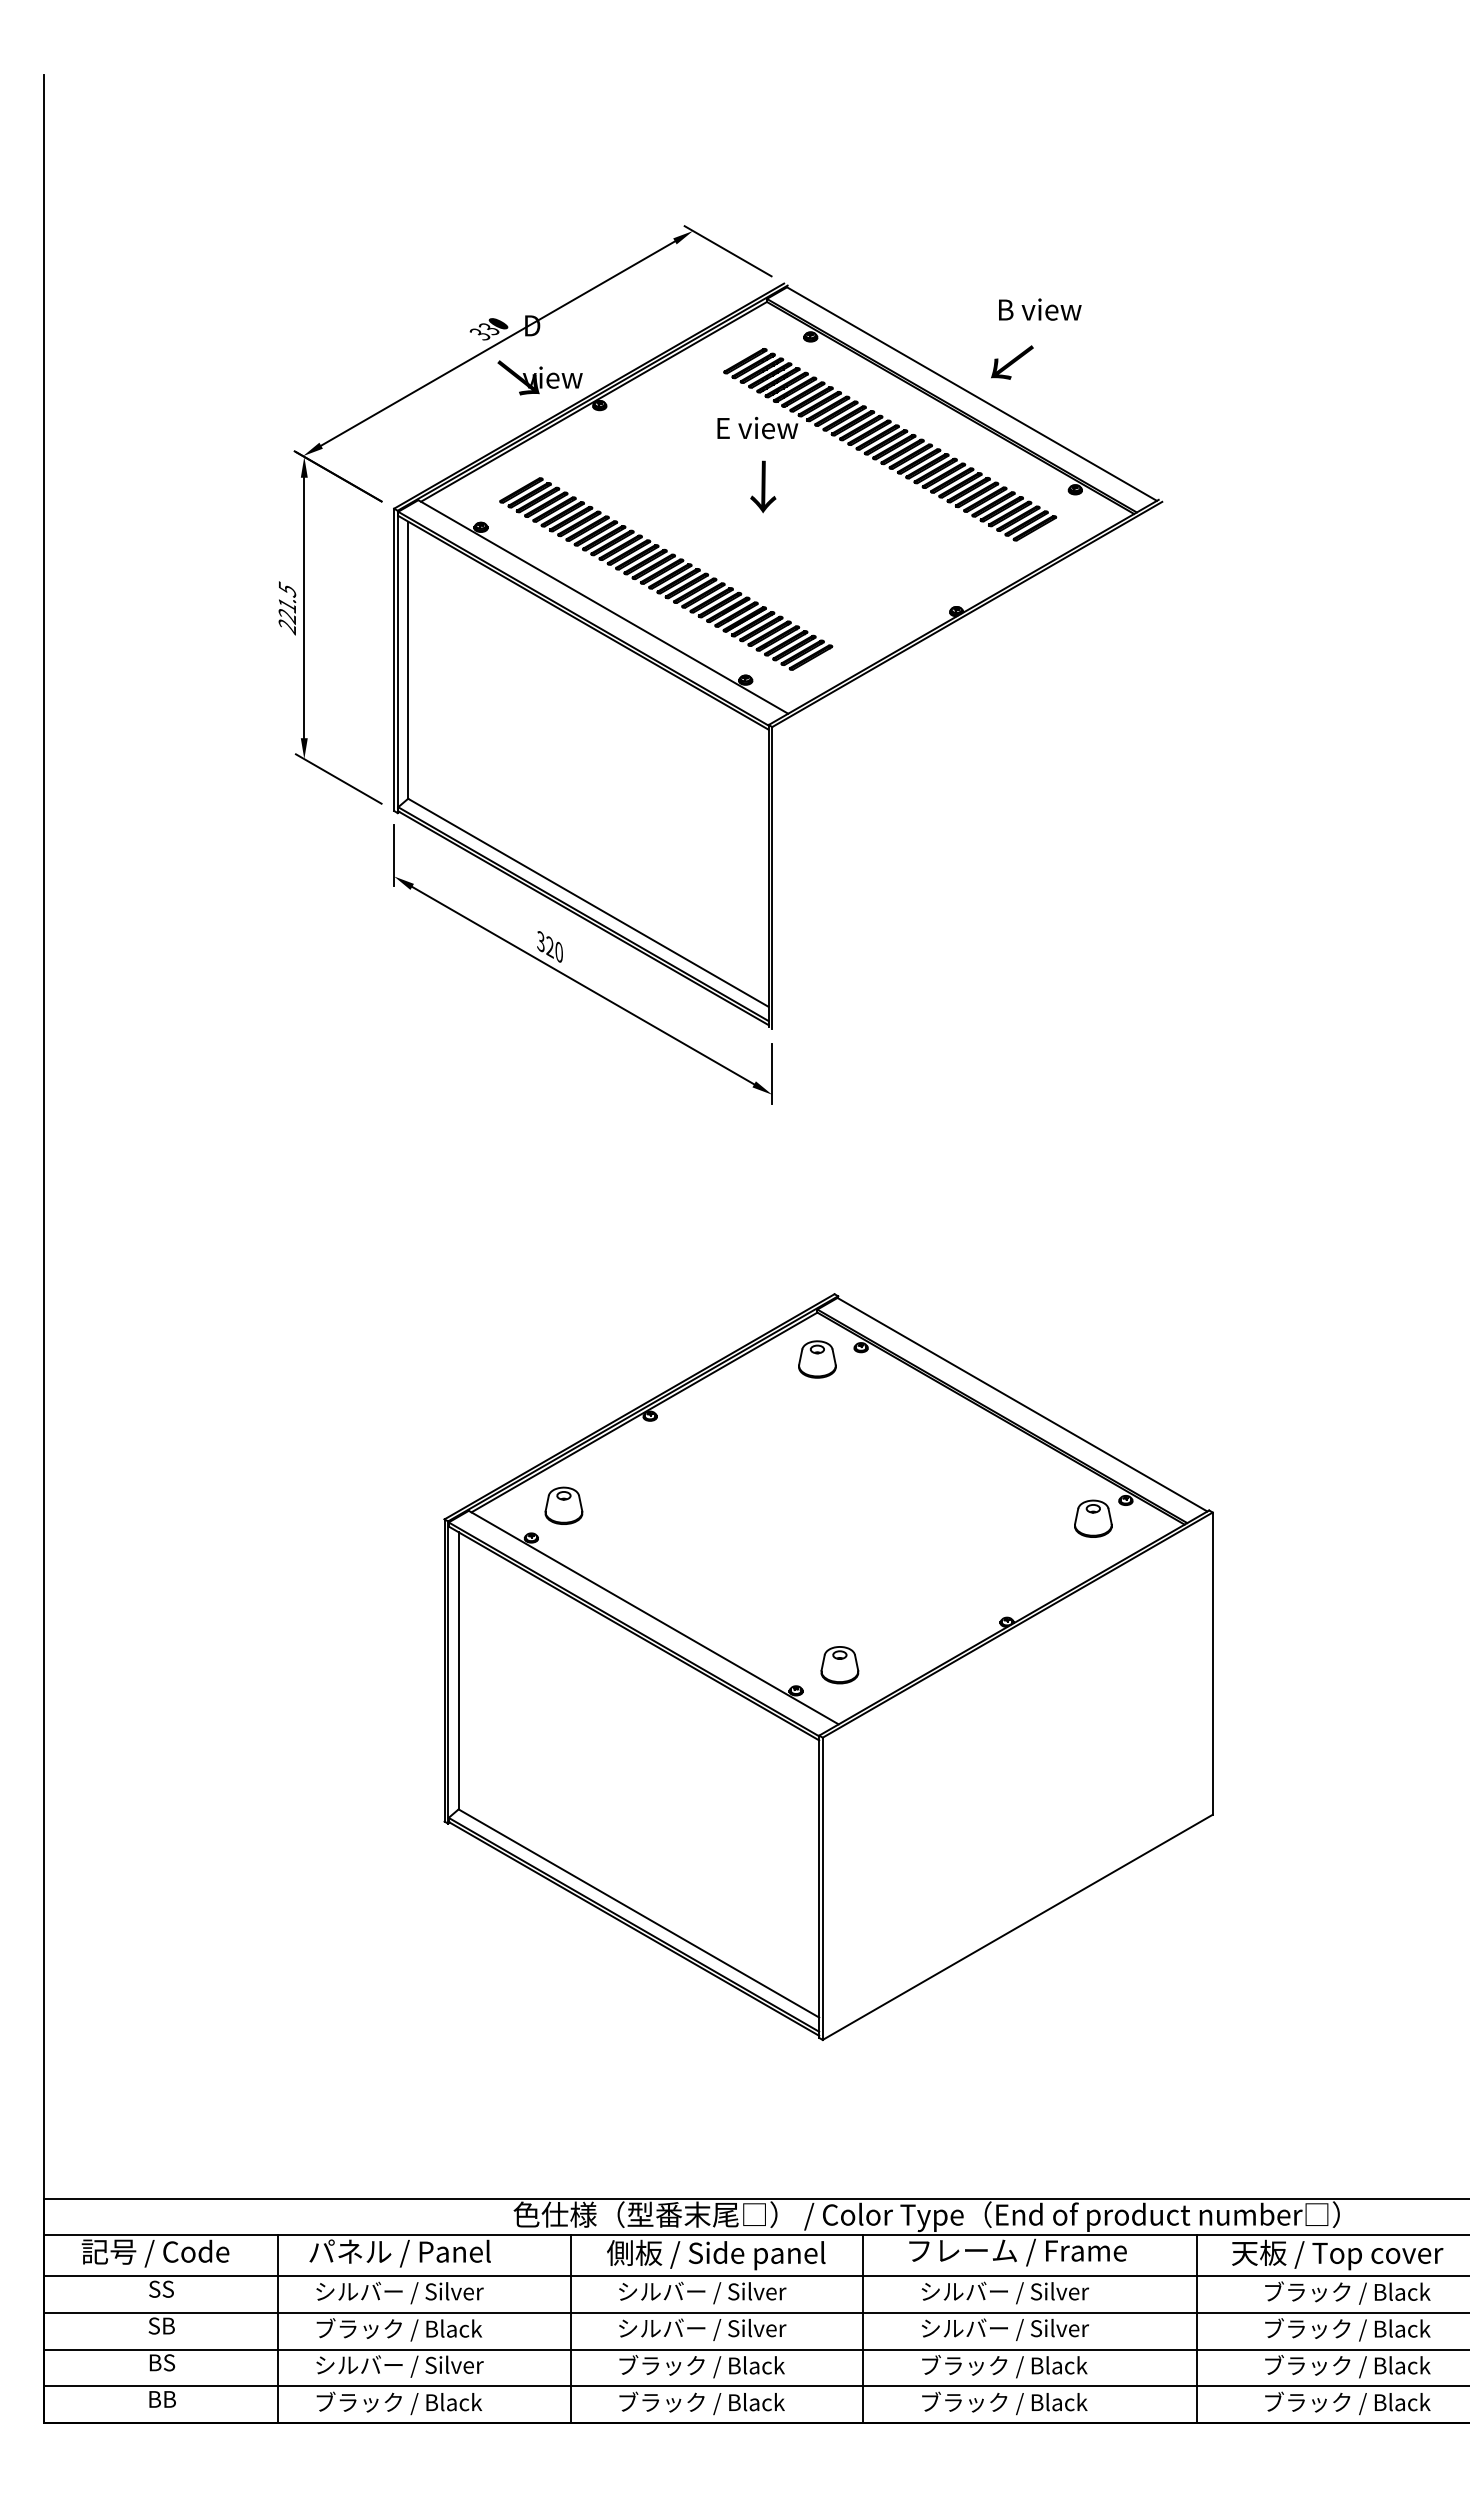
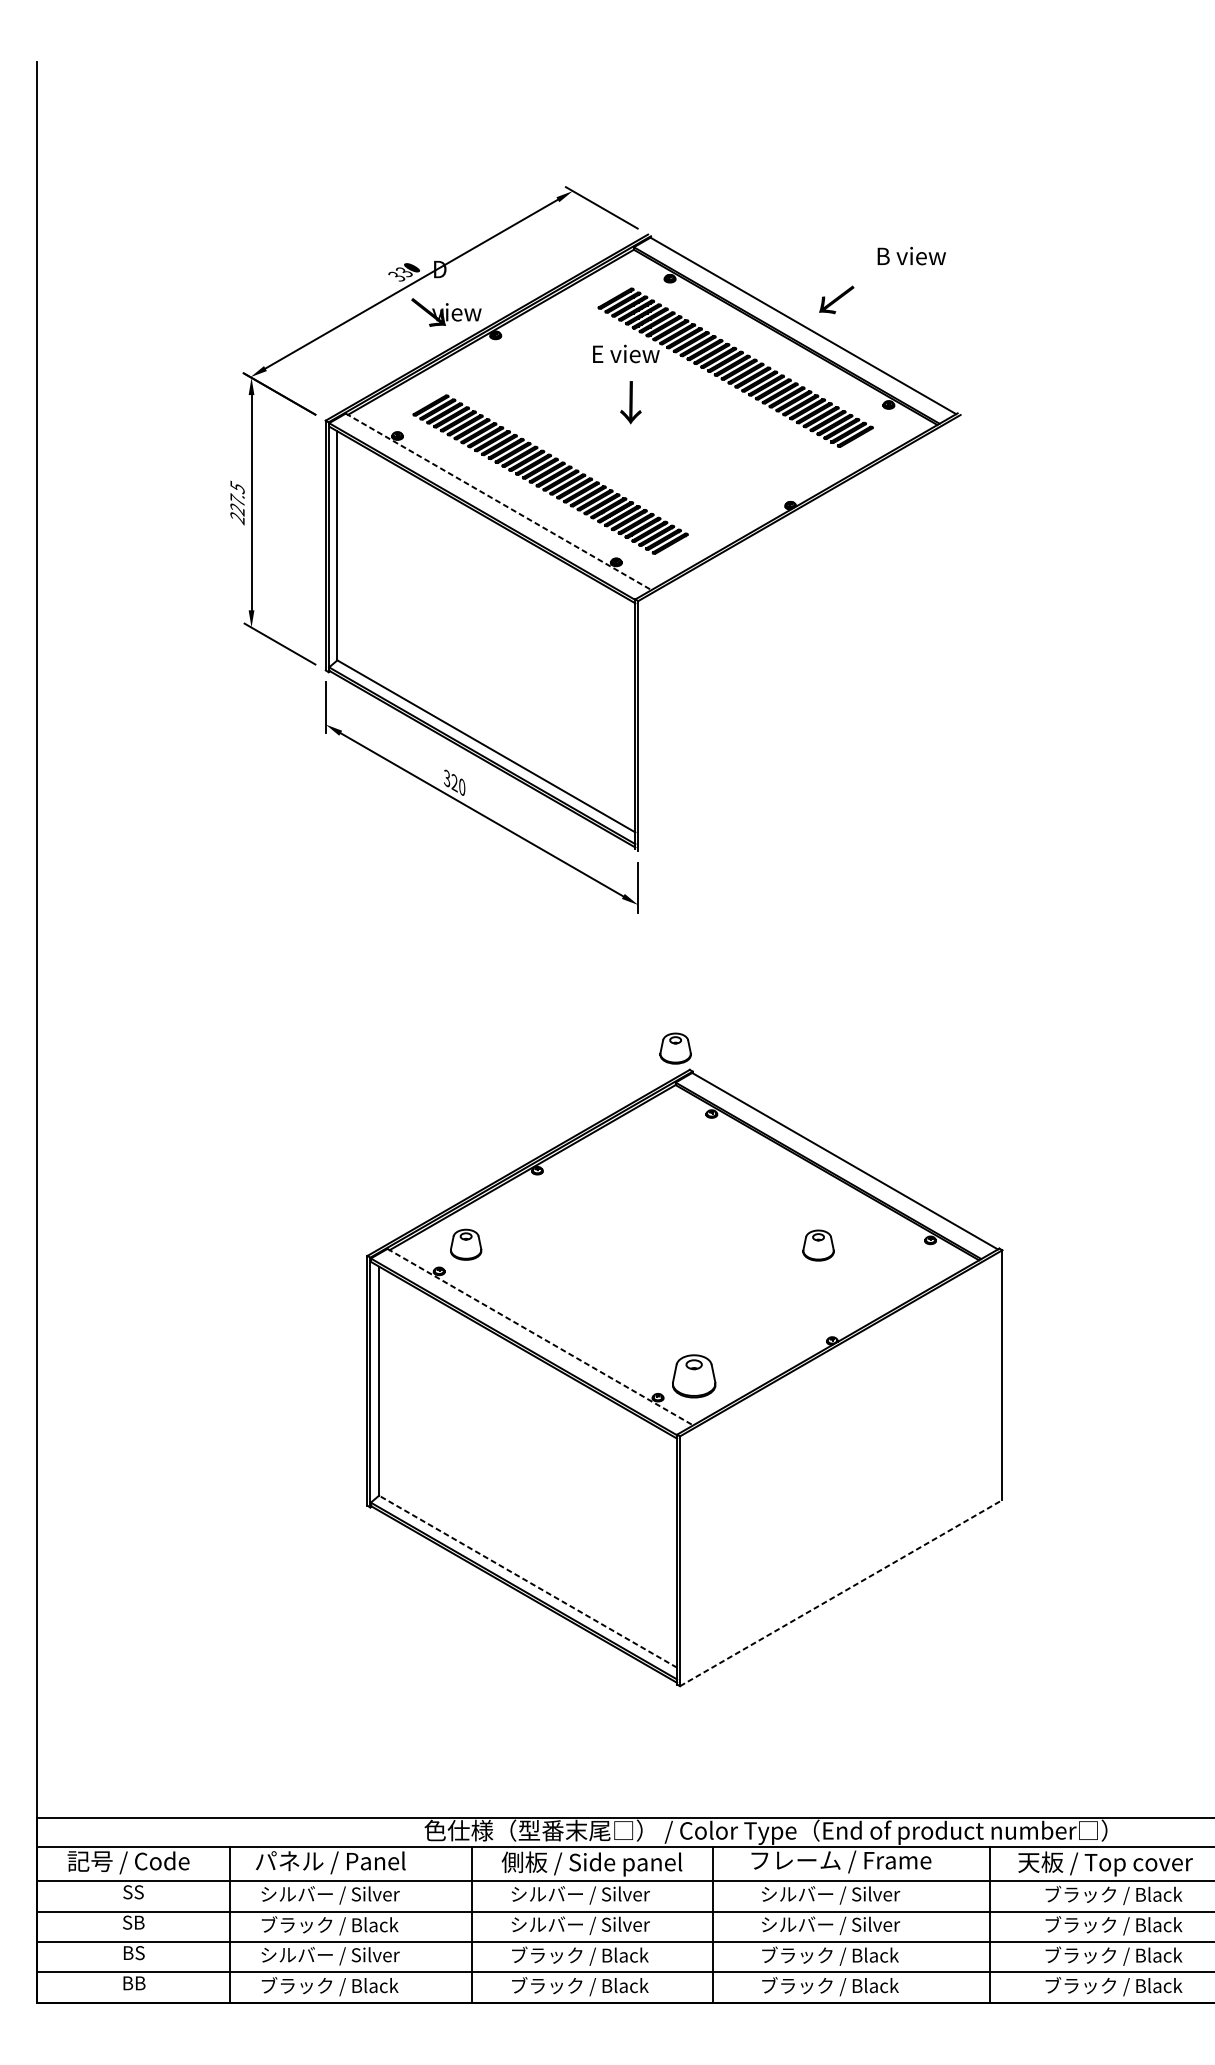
text: (1040, 309) -> (912, 256), moved
text: (287, 604) -> (237, 499), 221.5 -> 227.5
line: (603, 606) -> (498, 501), solid -> dashed
part: (817, 1359) -> (675, 1048), moved
part: (1093, 1518) -> (818, 1245), moved
line: (653, 1617) -> (540, 1337), solid -> dashed
part: (839, 1665) -> (693, 1376), size x1.4
line: (638, 1913) -> (527, 1581), solid -> dashed
line: (1018, 1927) -> (841, 1593), solid -> dashed

